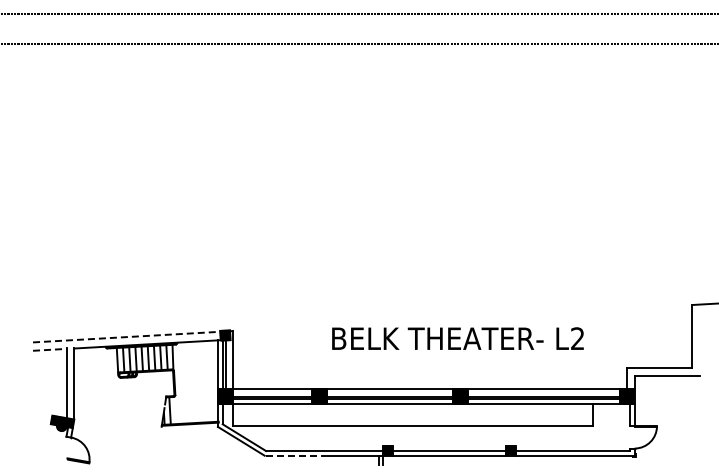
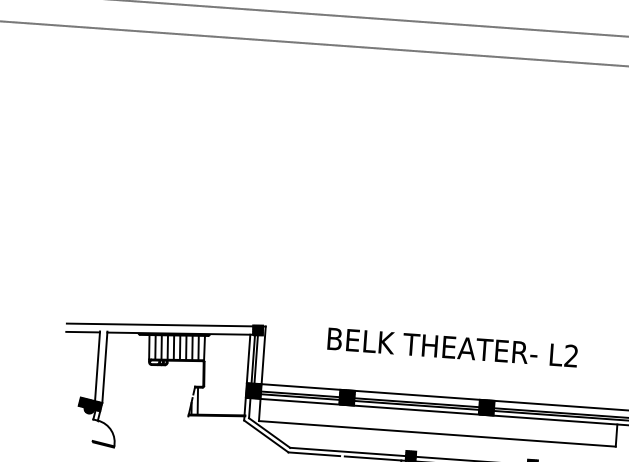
line: (126, 337) -> (159, 325), dashed -> solid
text: (457, 338) -> (452, 347), moved
line: (49, 349) -> (82, 331), dashed -> solid
line: (290, 455) -> (314, 453), dashed -> solid

